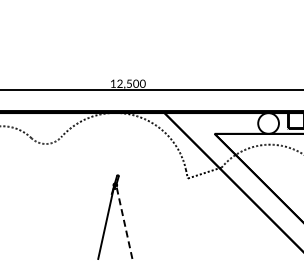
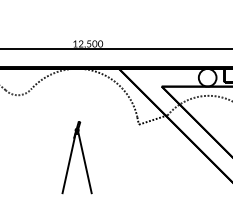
line: (124, 222) -> (84, 162), dashed -> solid

